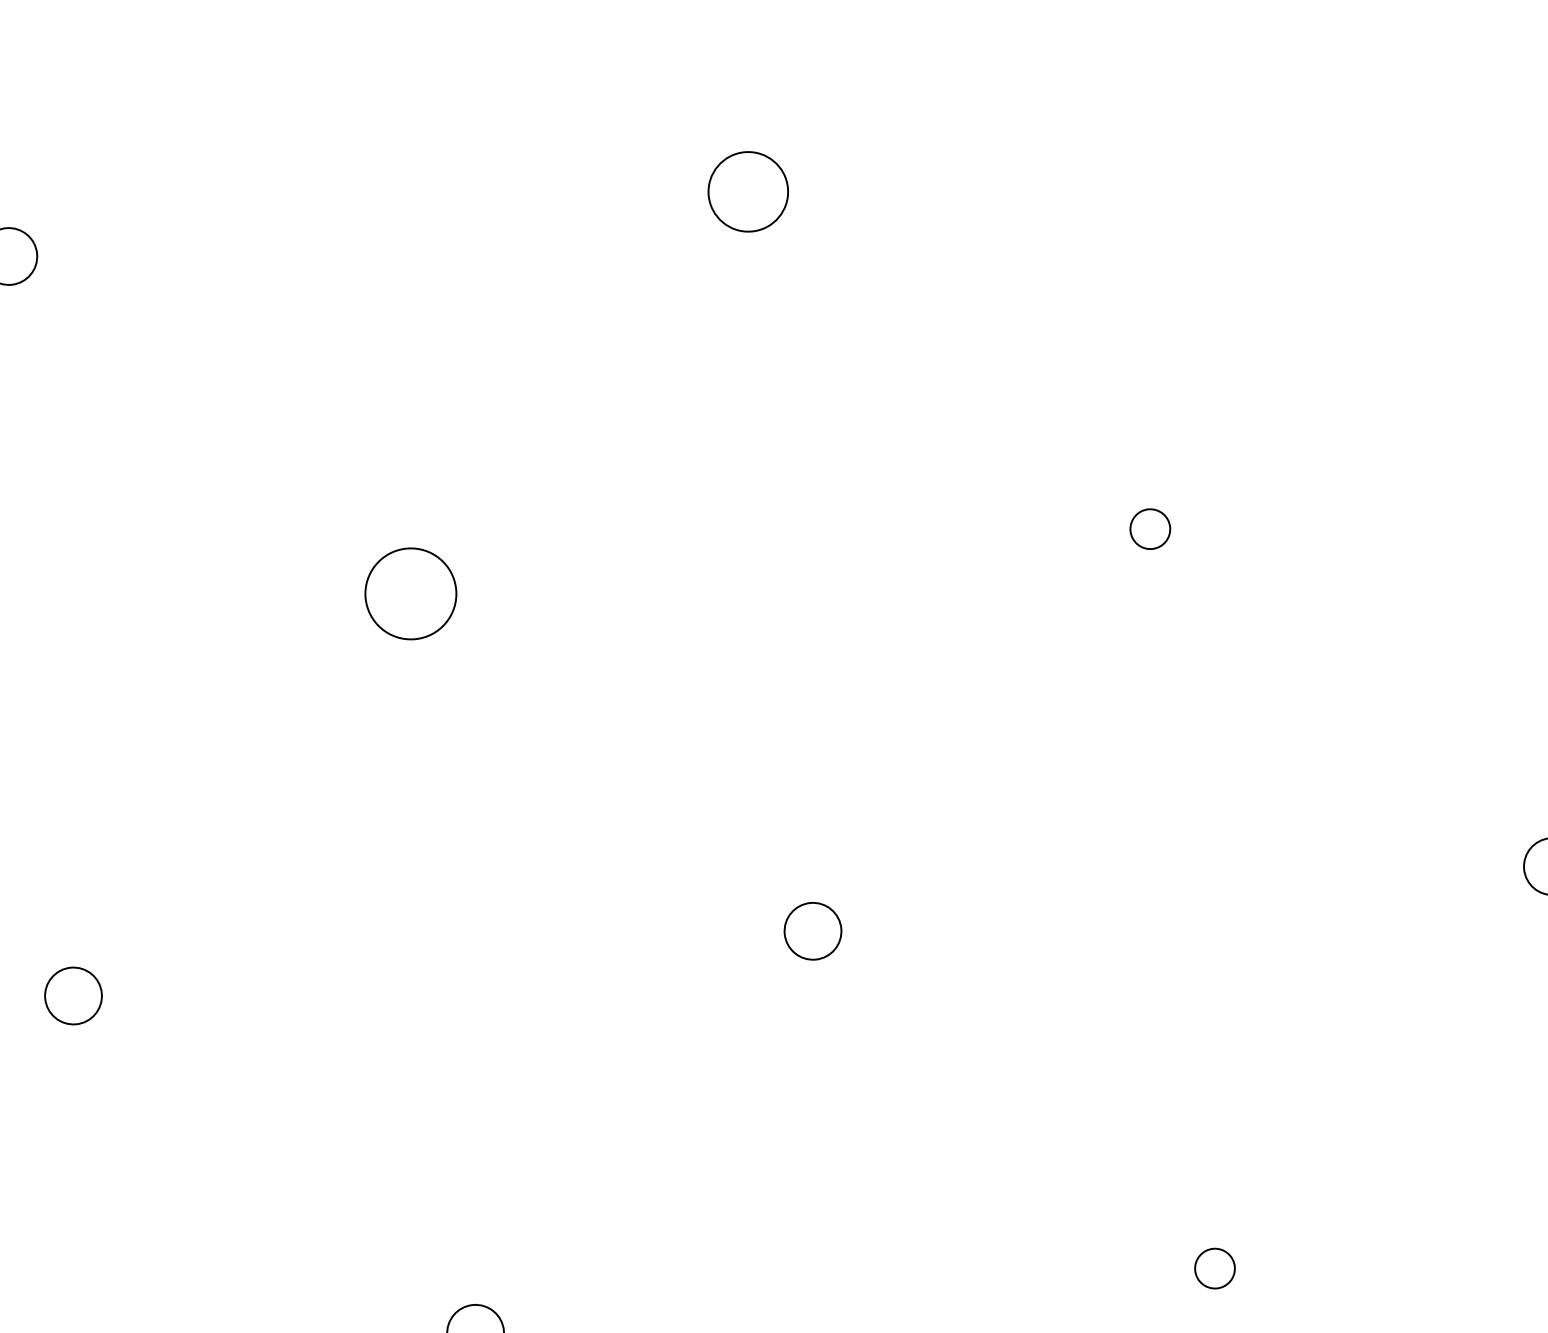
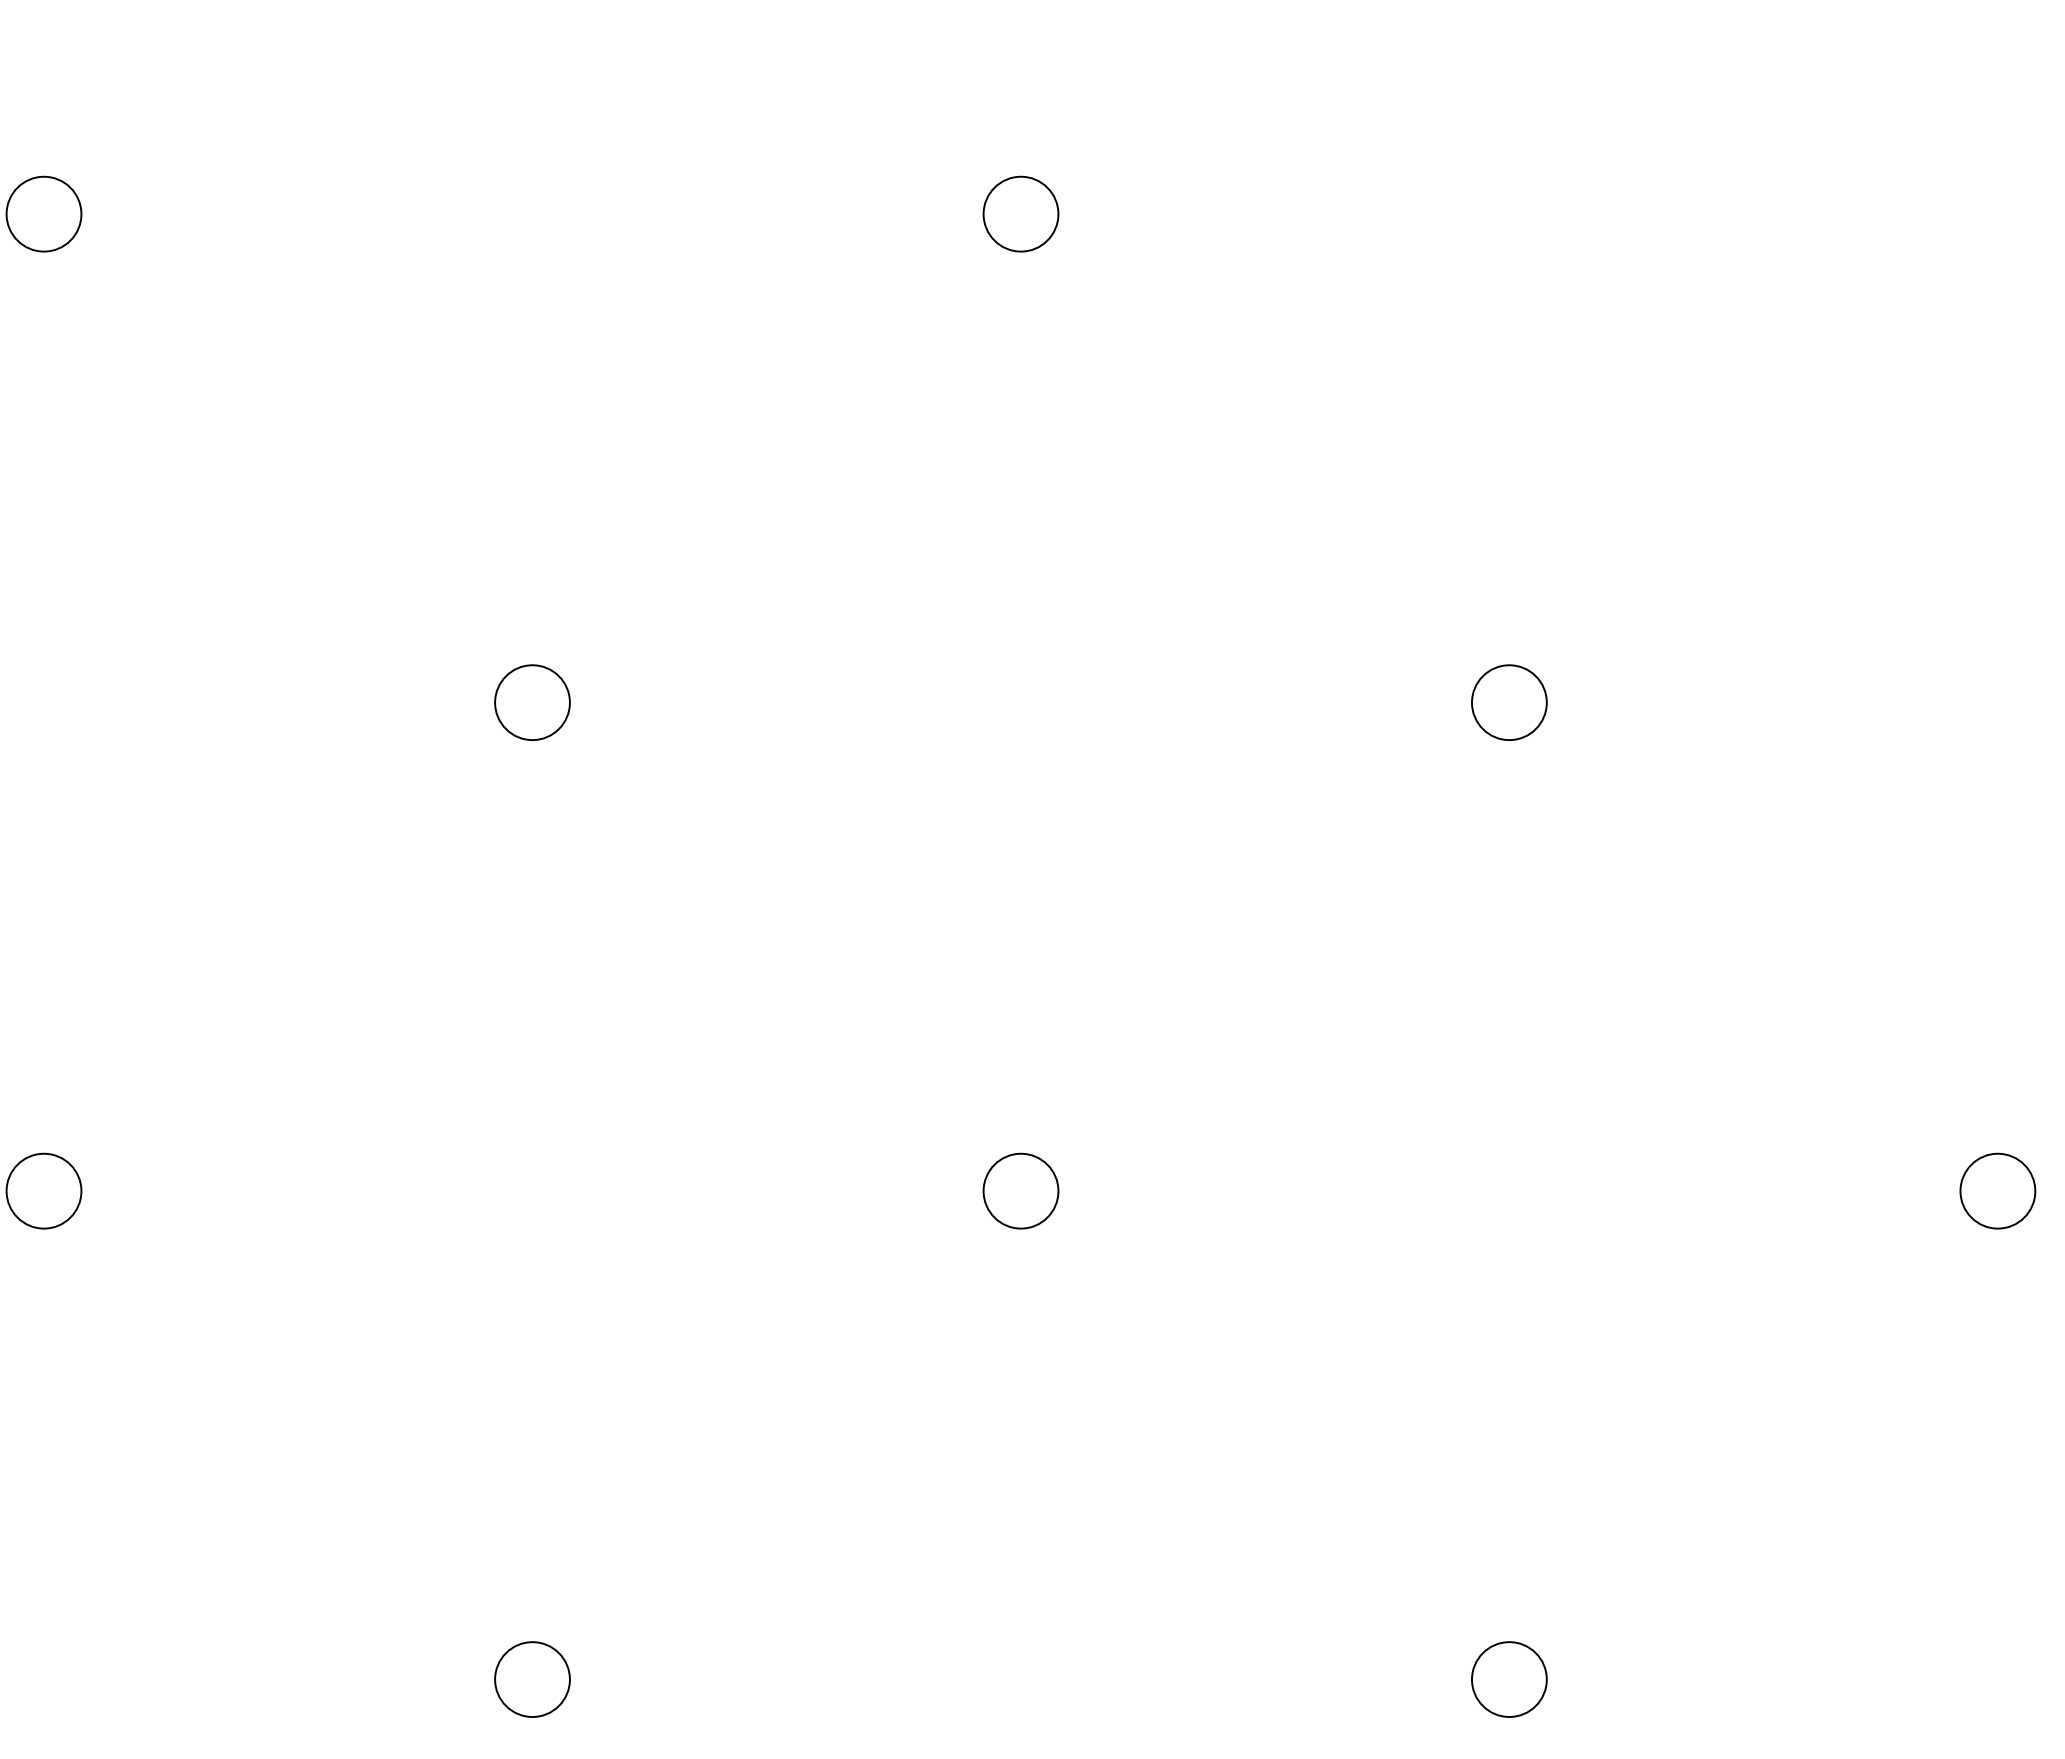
circle: (747, 191) -> (1020, 213), size x0.71
circle: (1150, 529) -> (1509, 702), size x1.43
circle: (410, 593) -> (532, 702), size x0.62
circle: (1214, 1268) -> (1508, 1679), size x1.43

